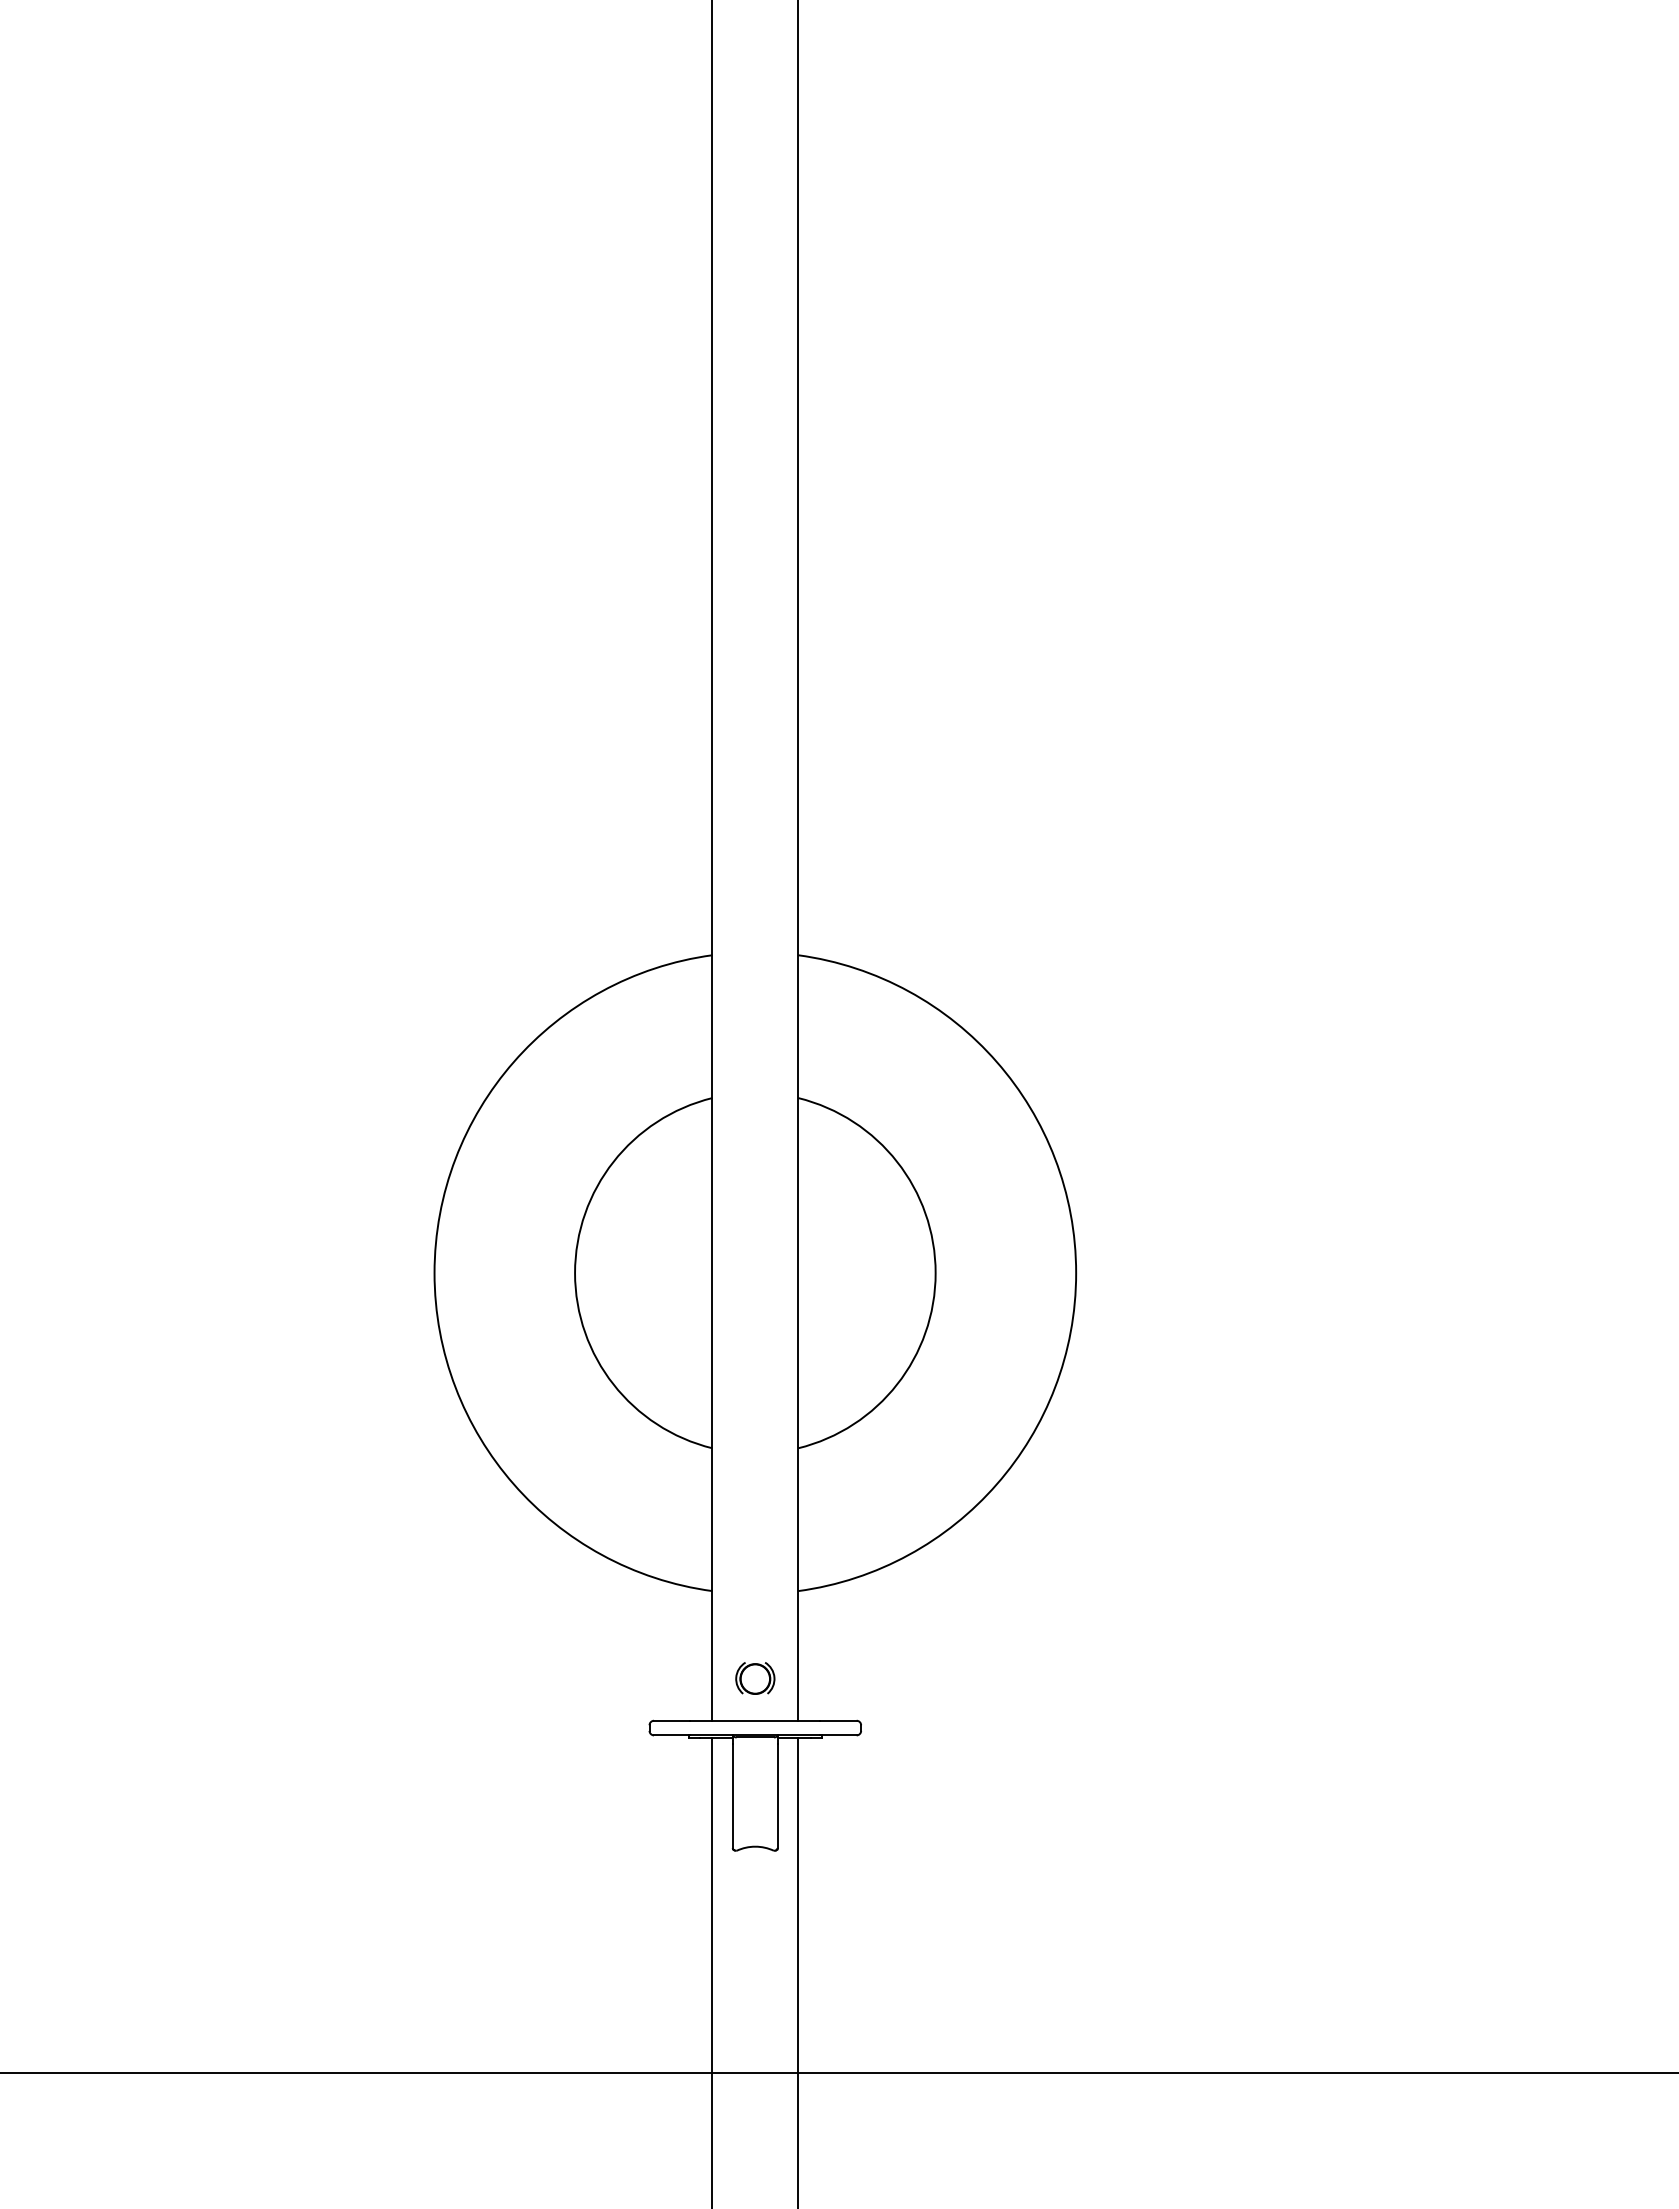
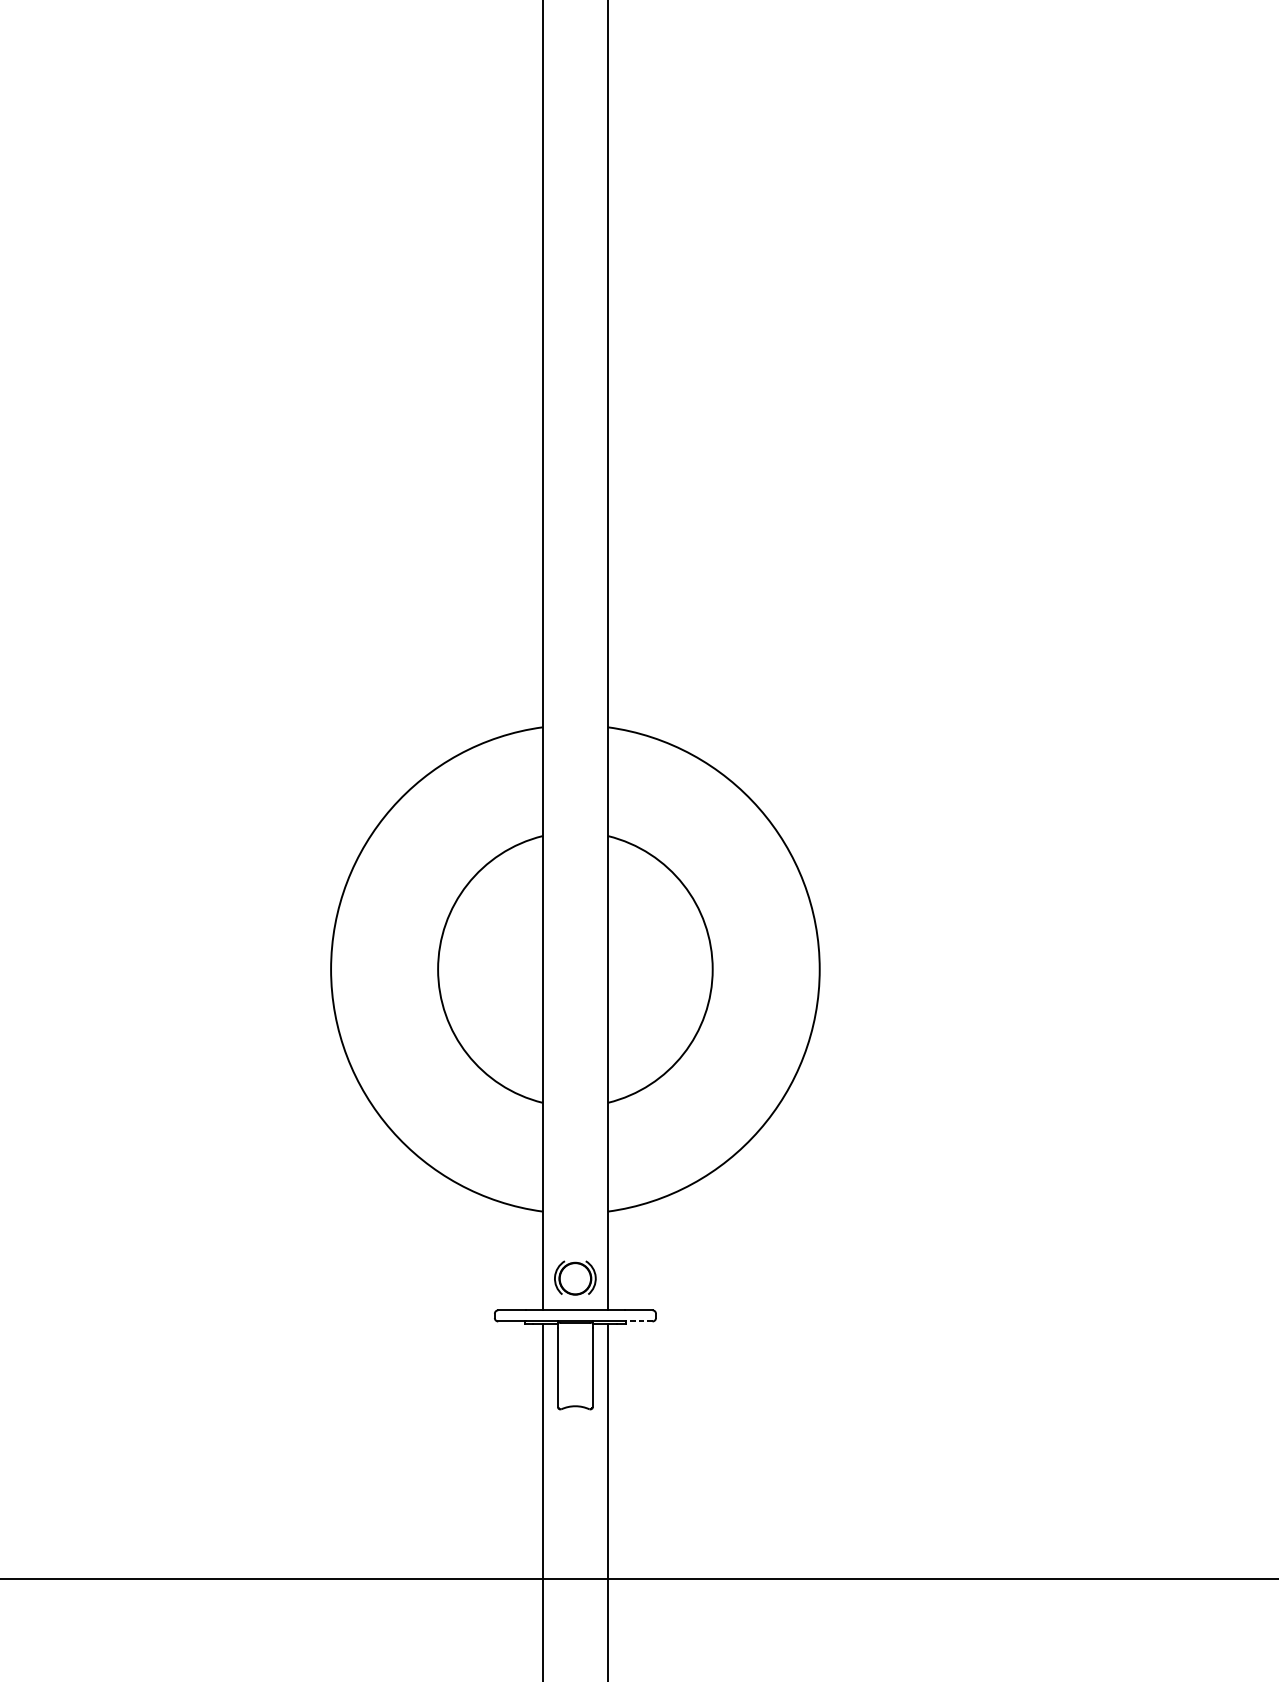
part: (755, 1678) -> (575, 1278), size x1.4
line: (837, 1735) -> (637, 1321), solid -> dashed

